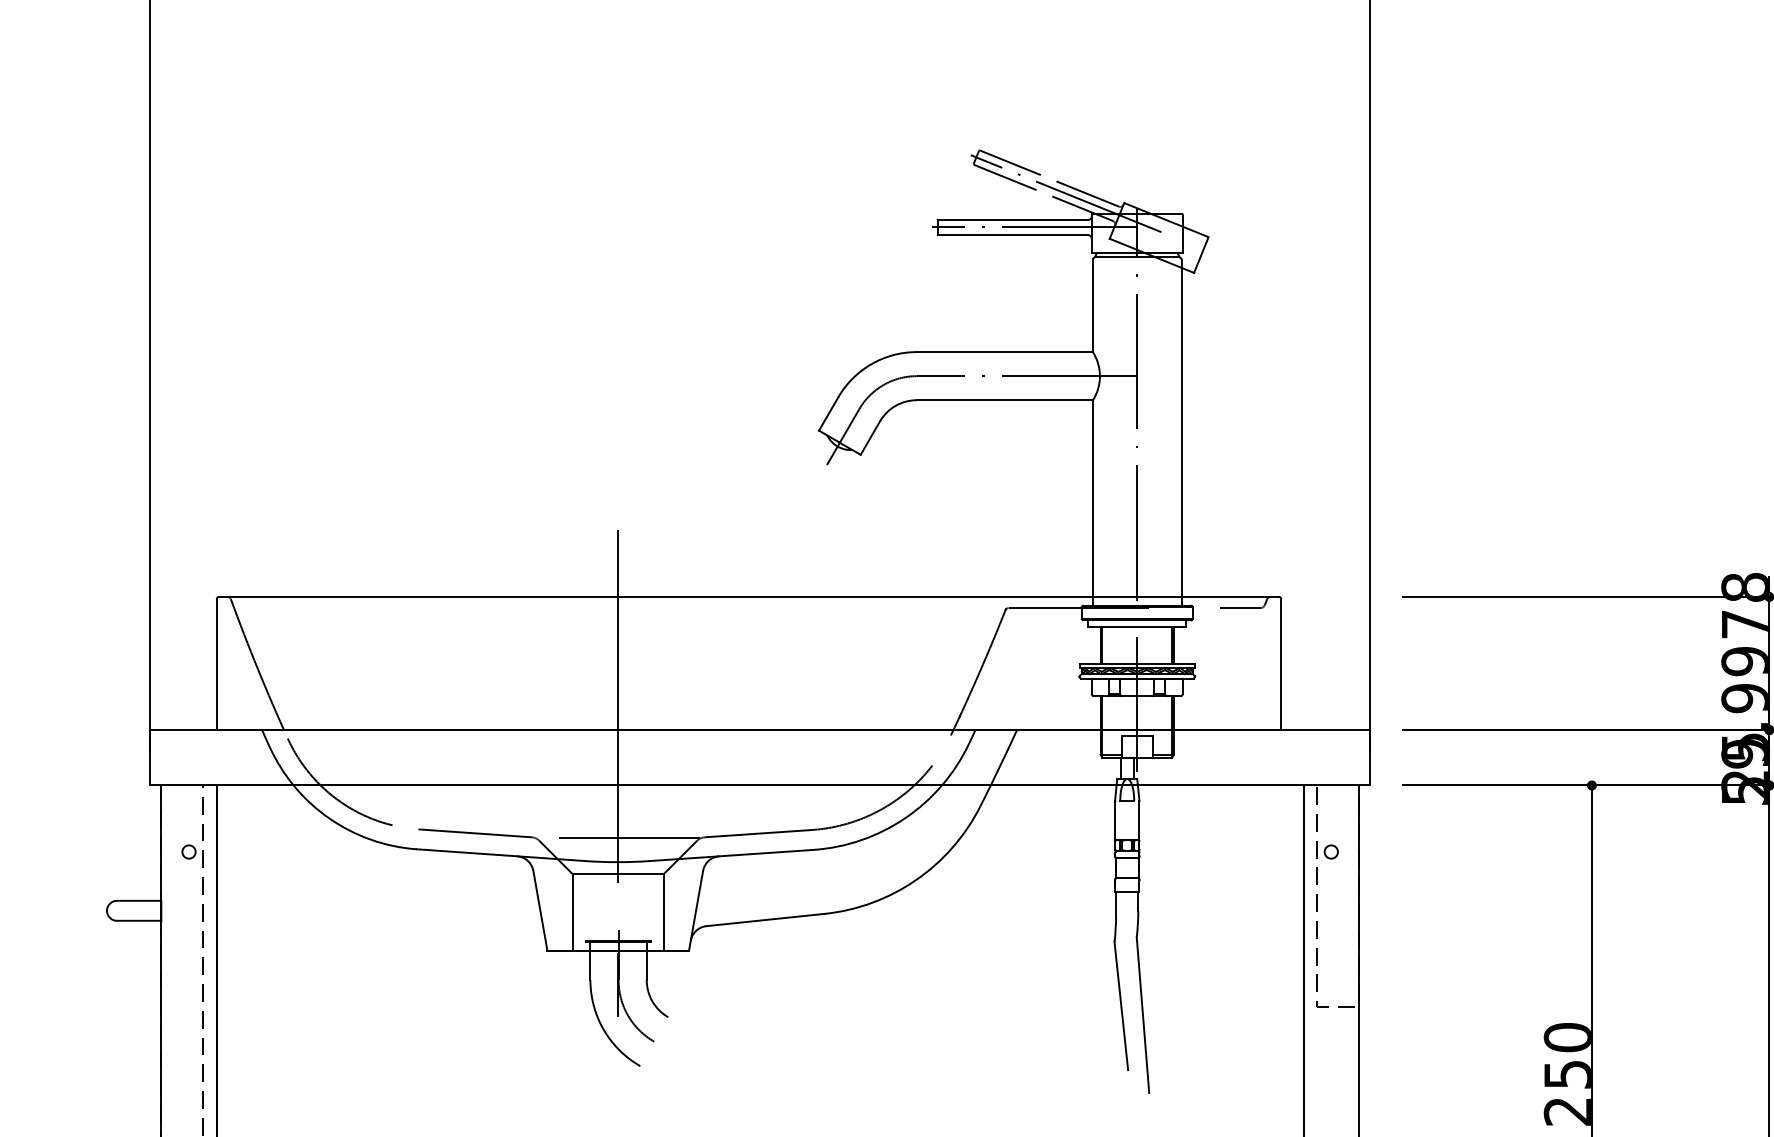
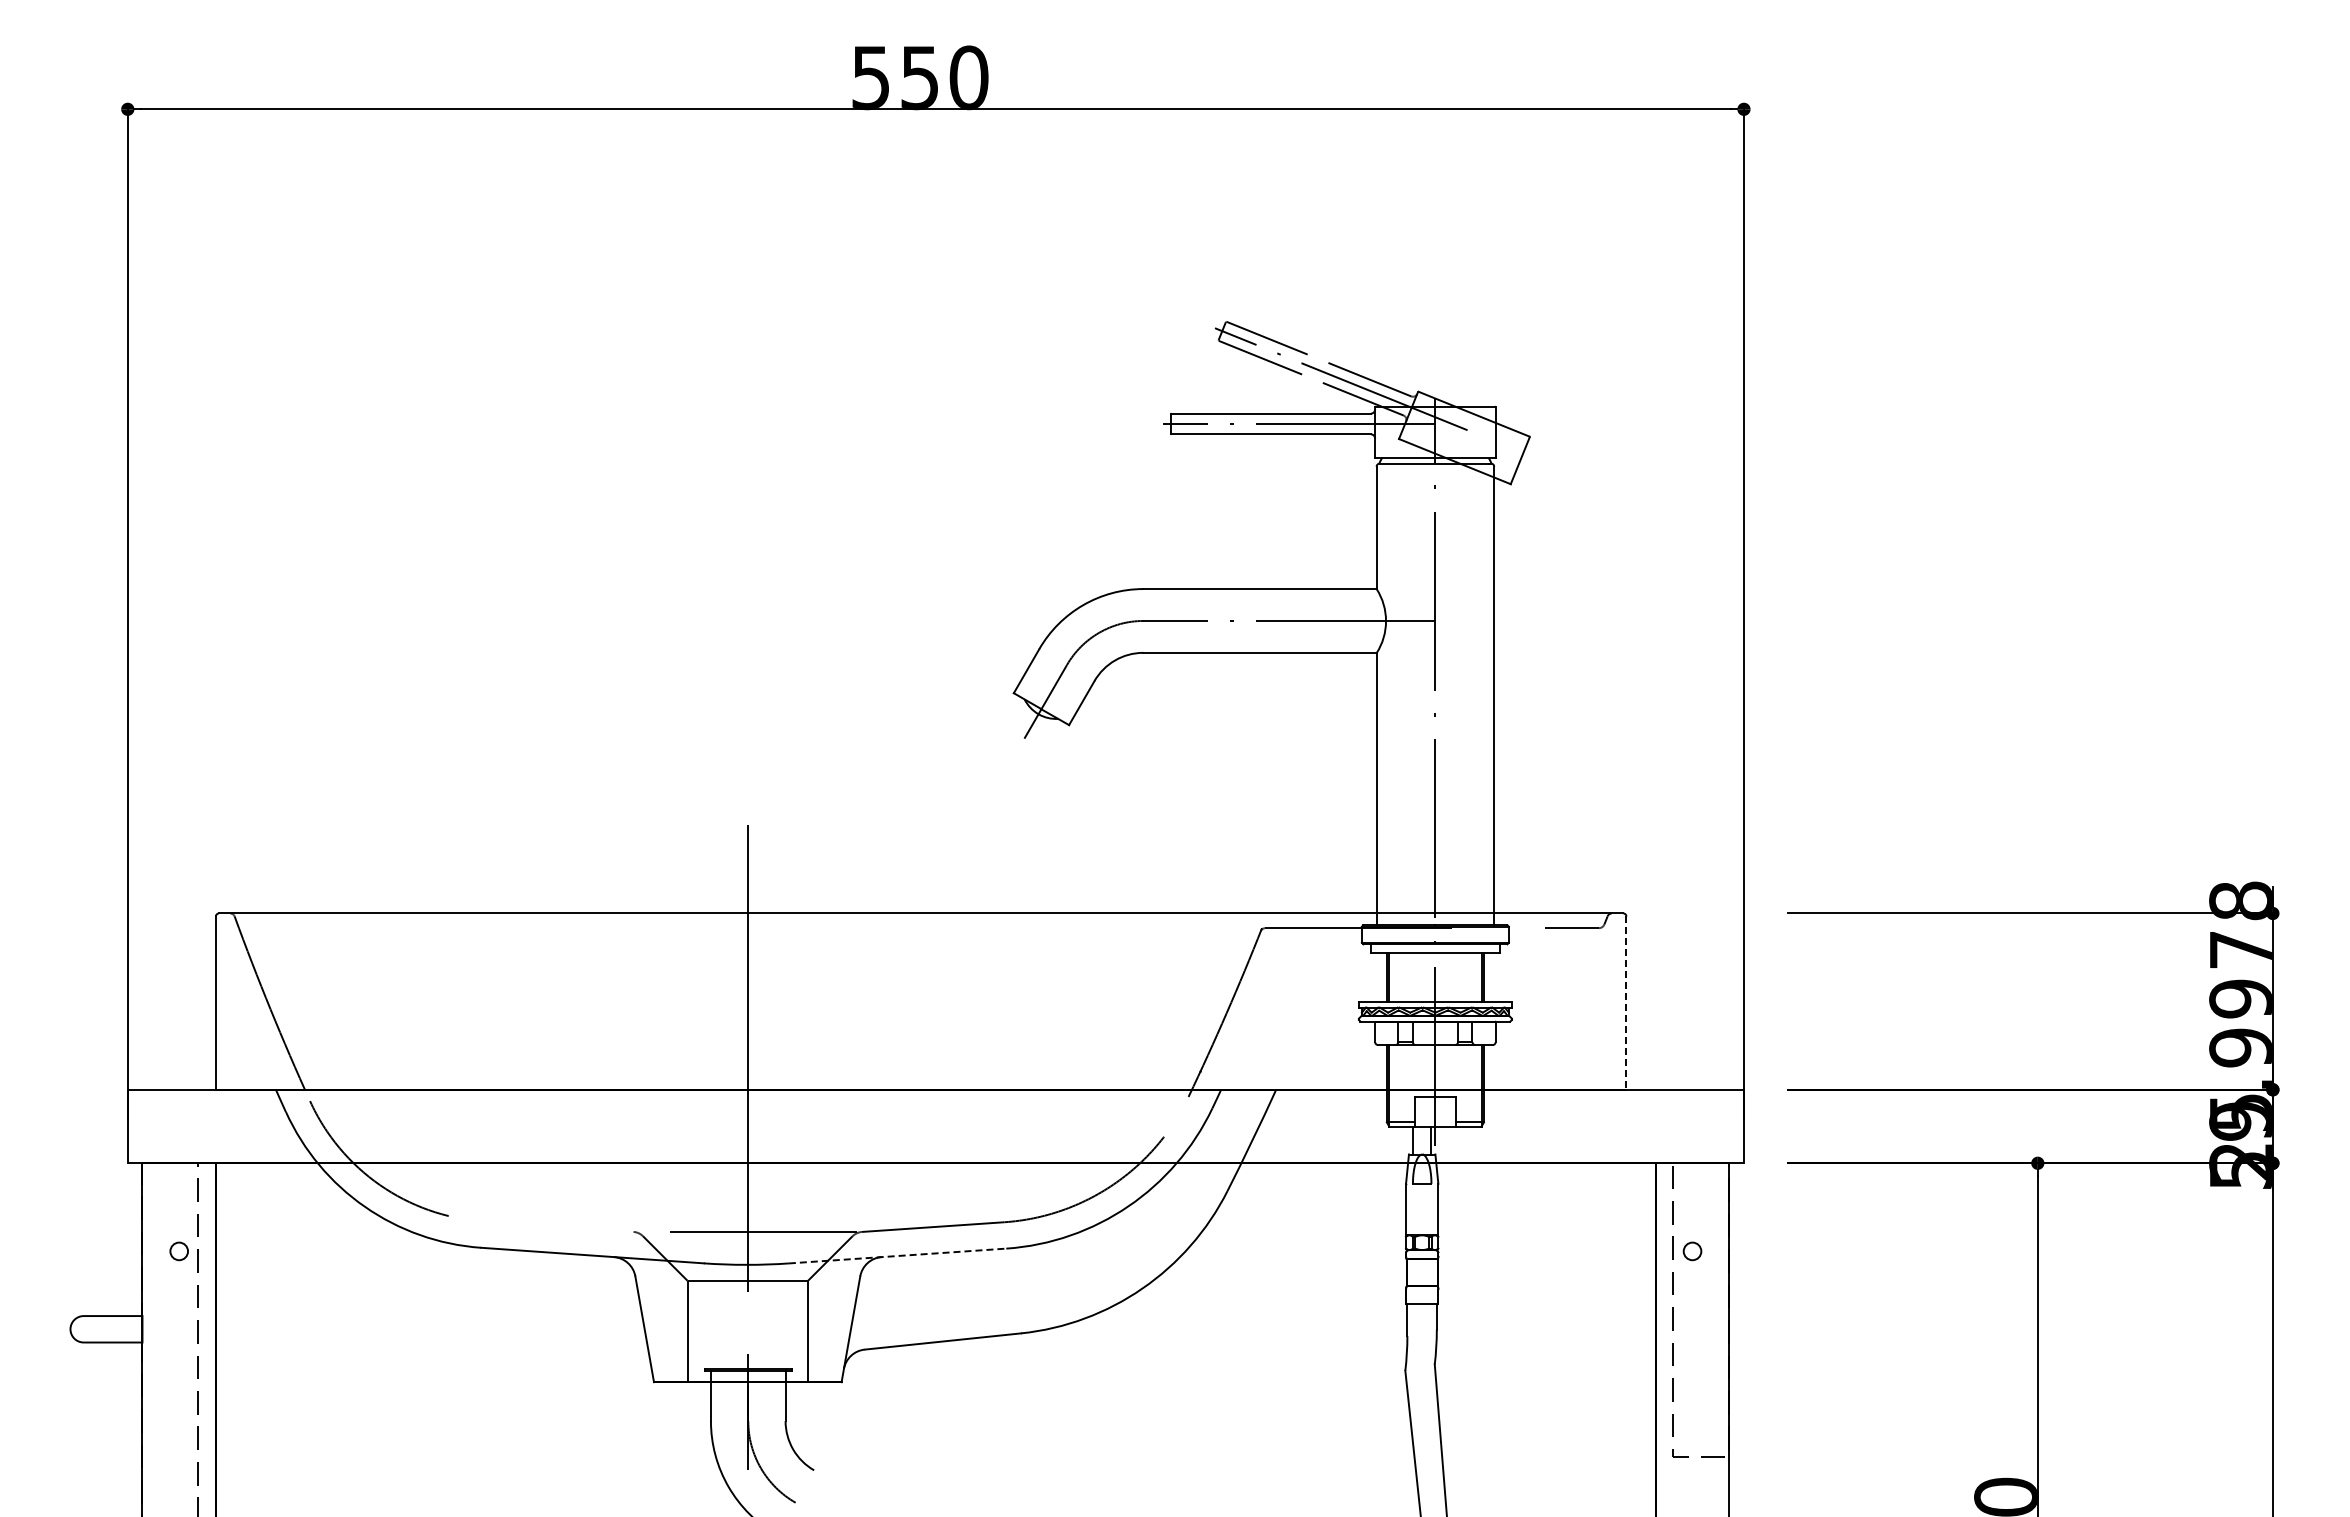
line: (1281, 664) -> (1626, 1003), solid -> dashed
line: (475, 833) -> (558, 1226), removed
line: (731, 855) -> (897, 1256), solid -> dashed

